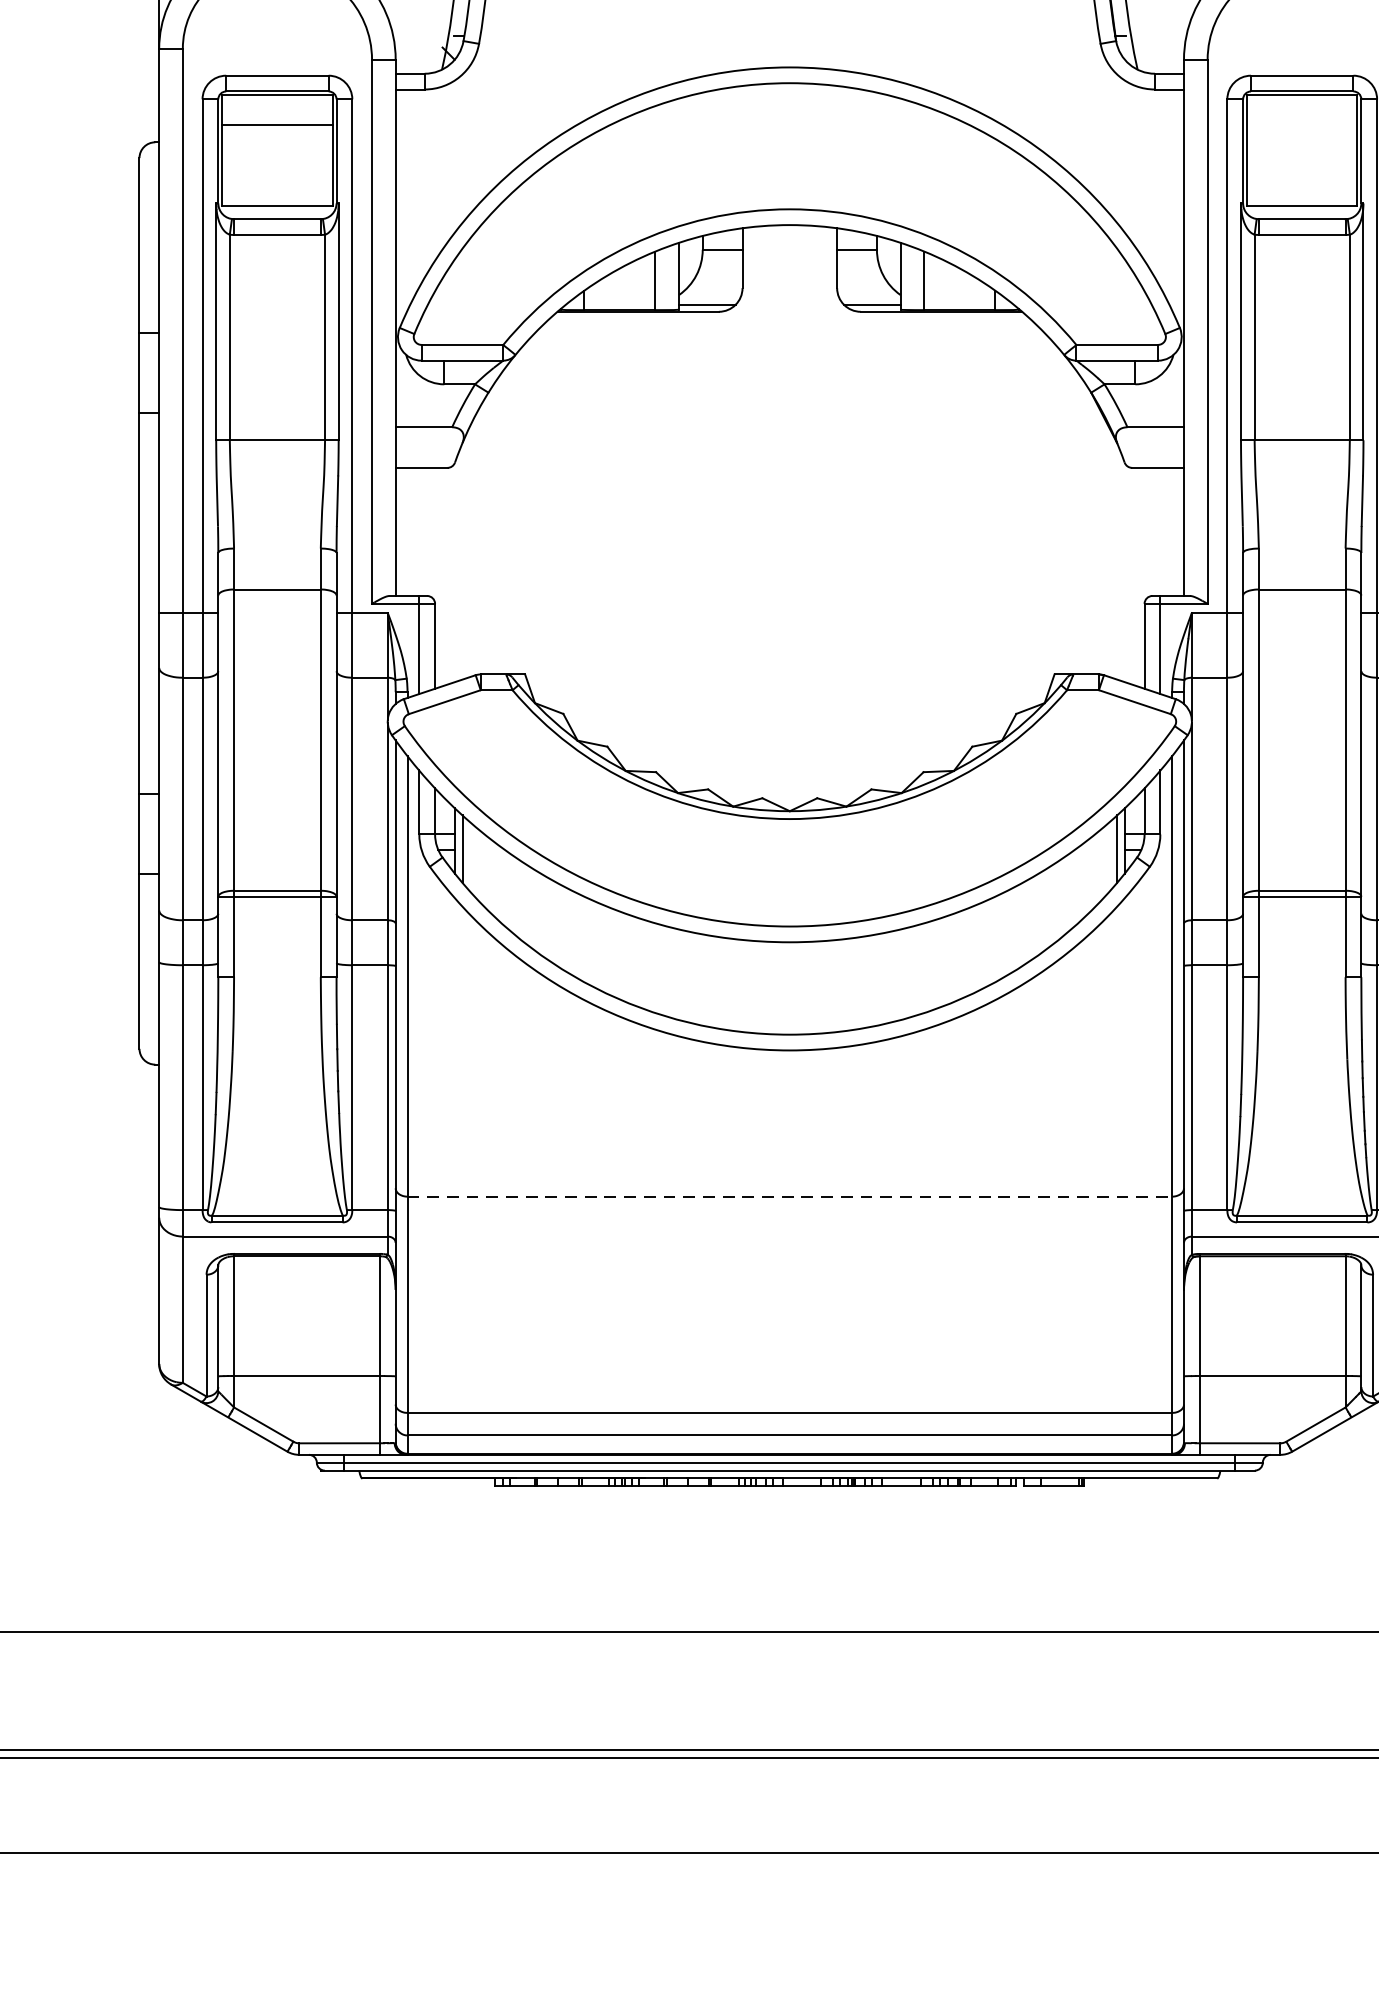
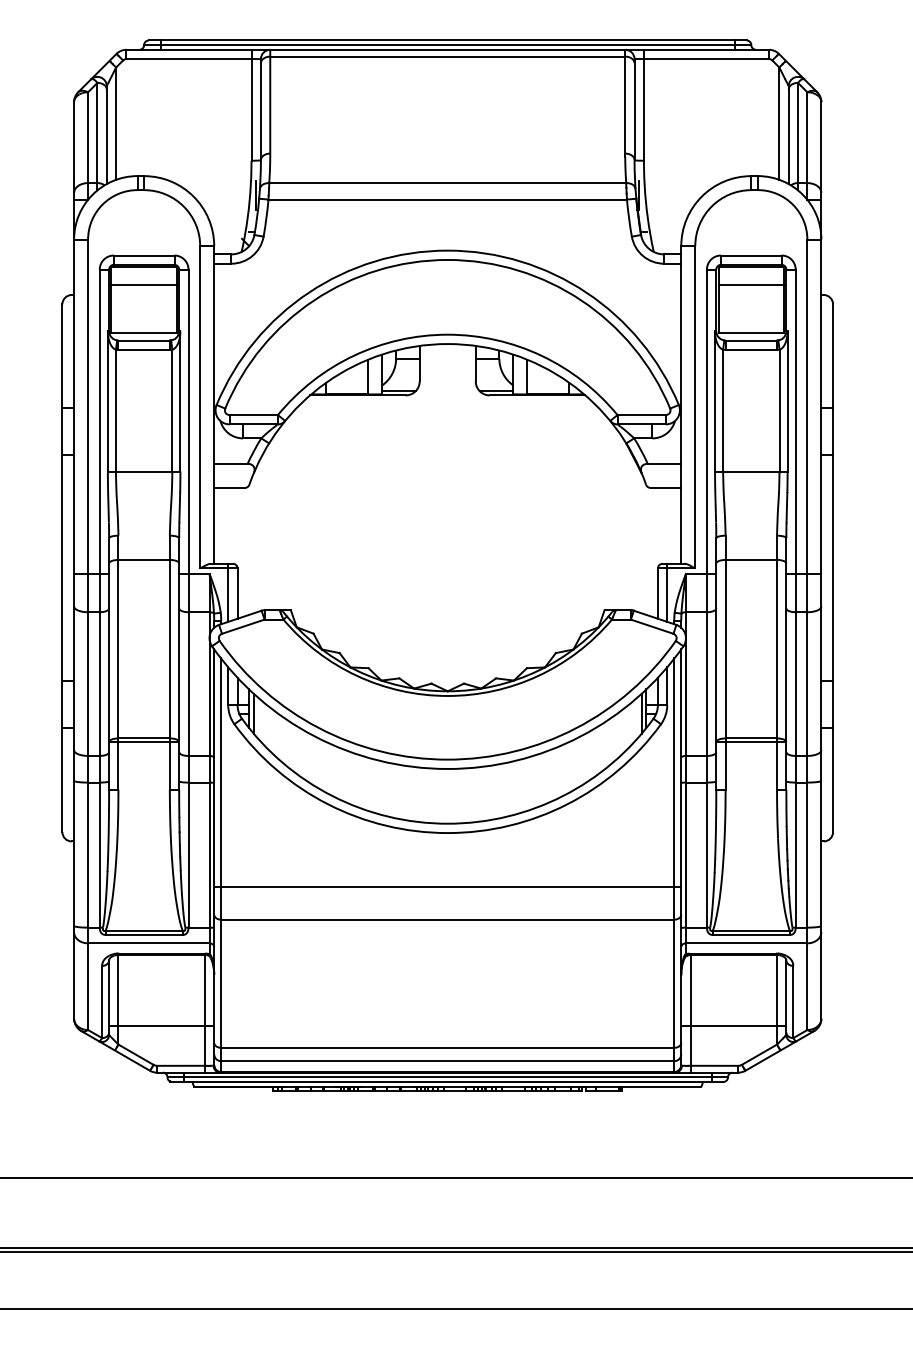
line: (1302, 124) -> (751, 284), added
line: (789, 1140) -> (447, 886), added
line: (789, 1196) -> (447, 919), dashed -> solid

